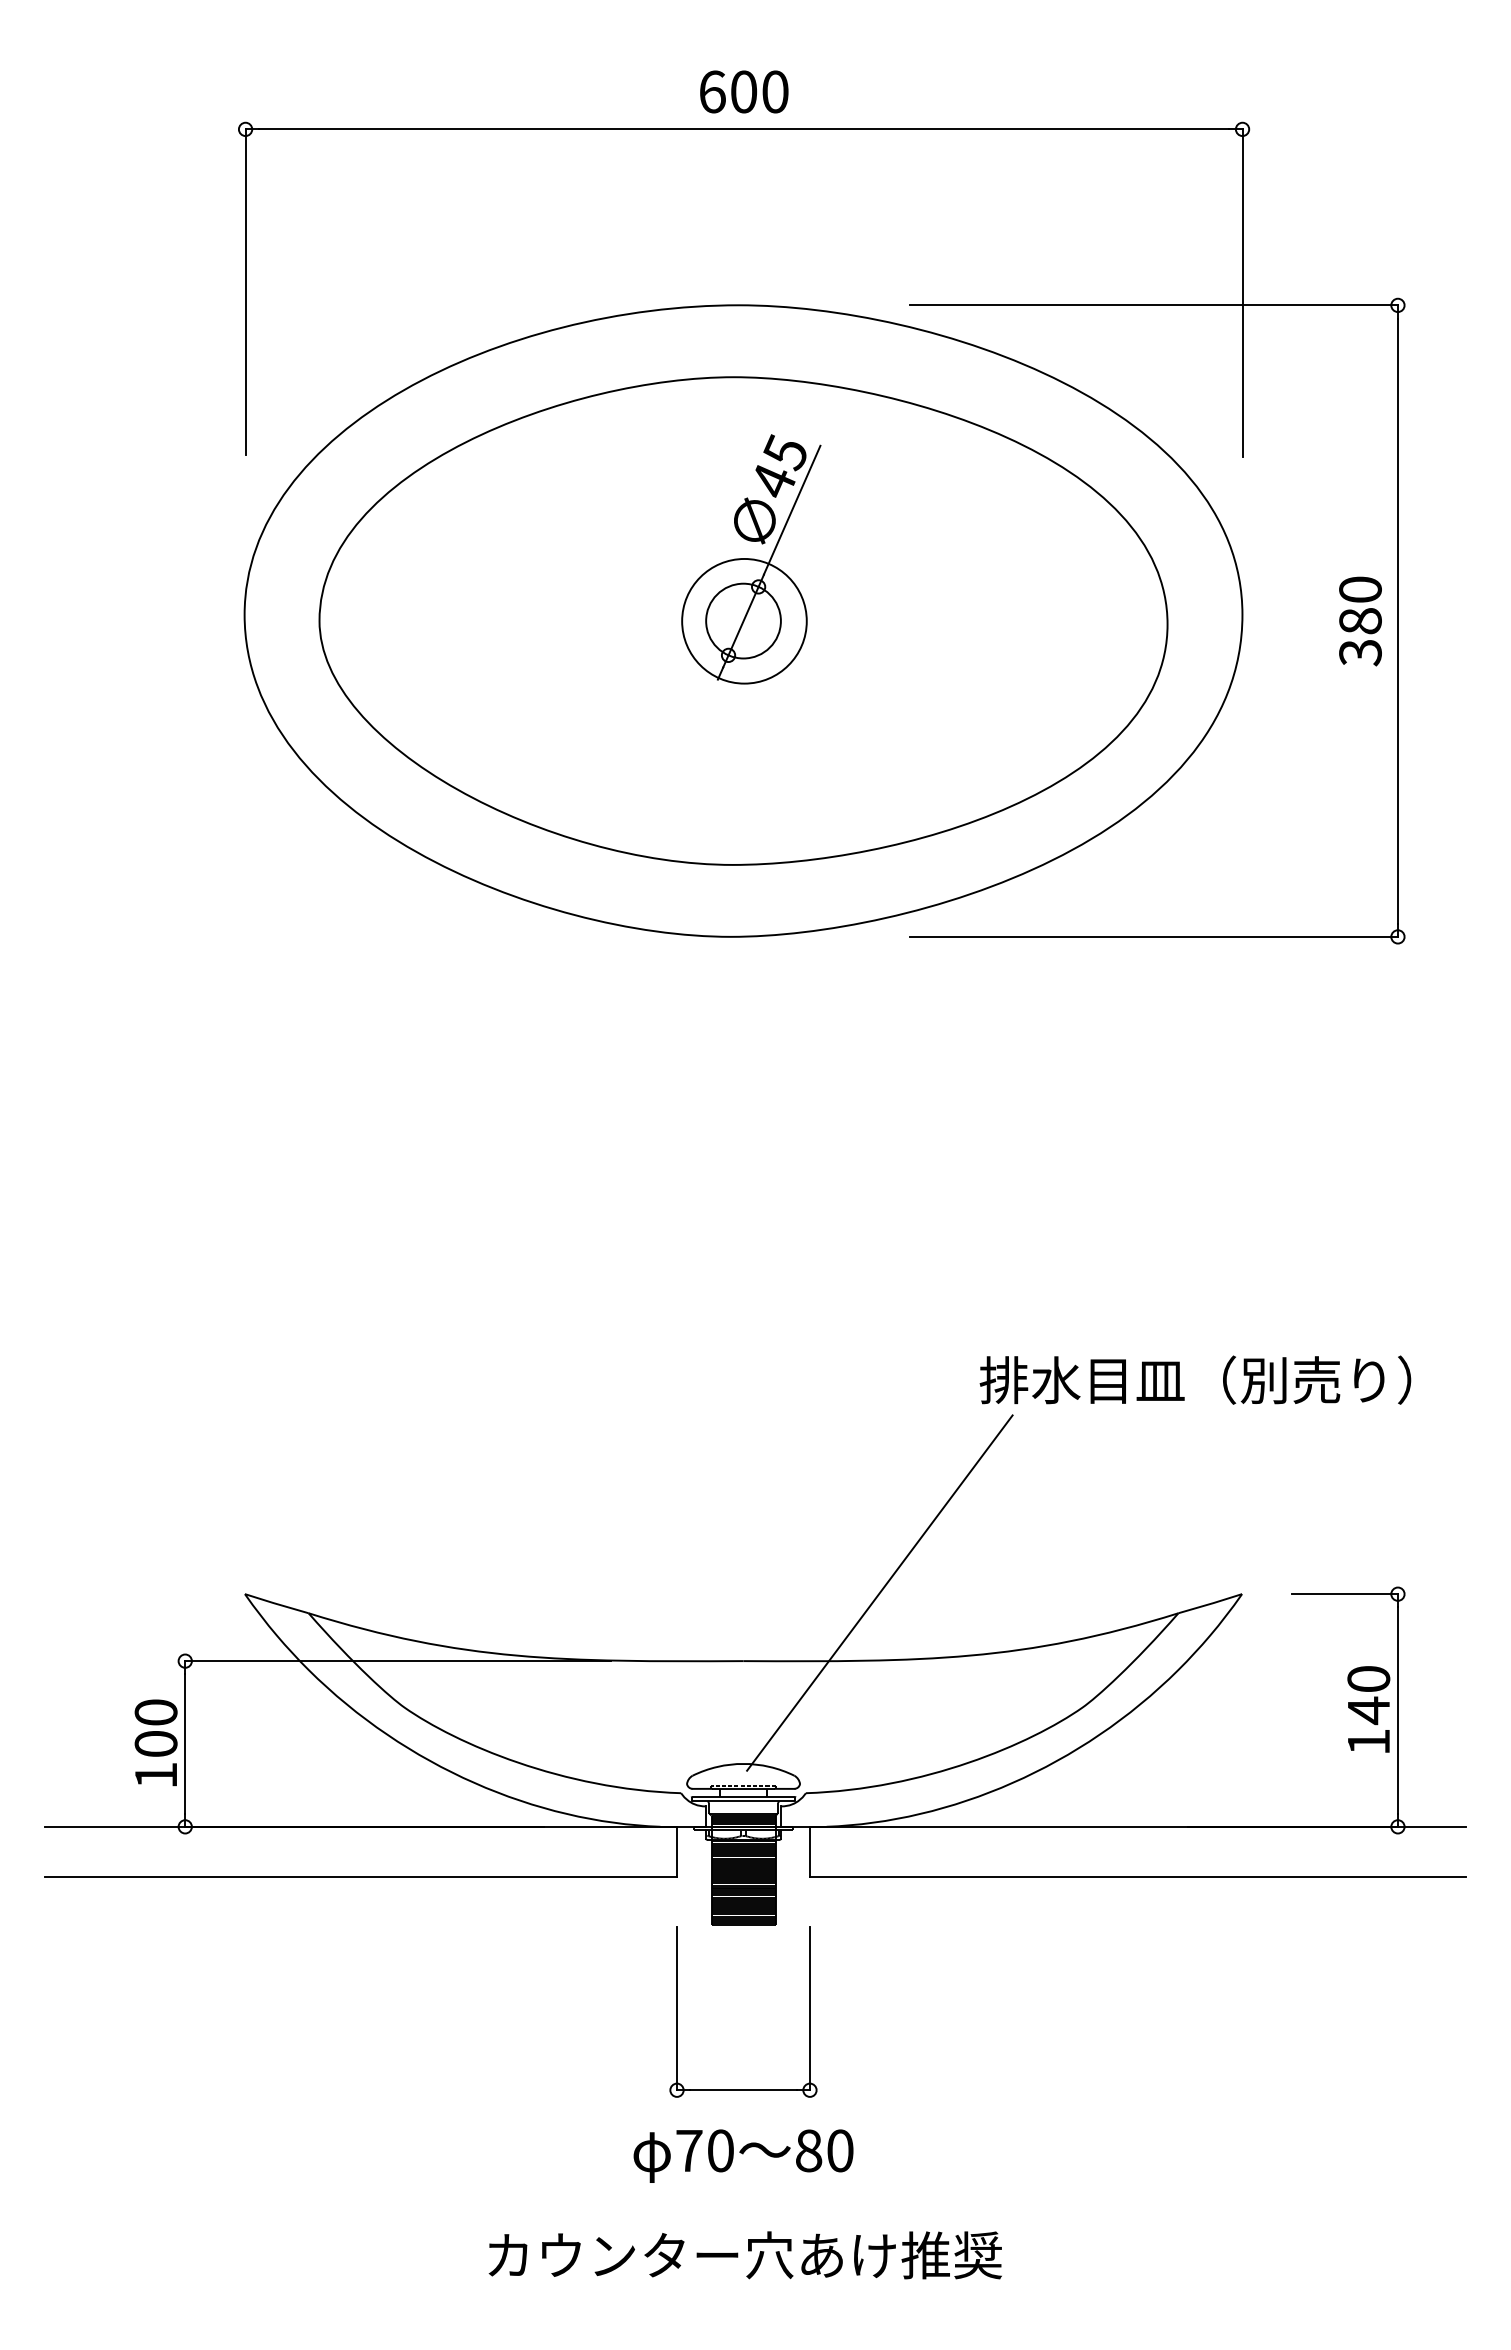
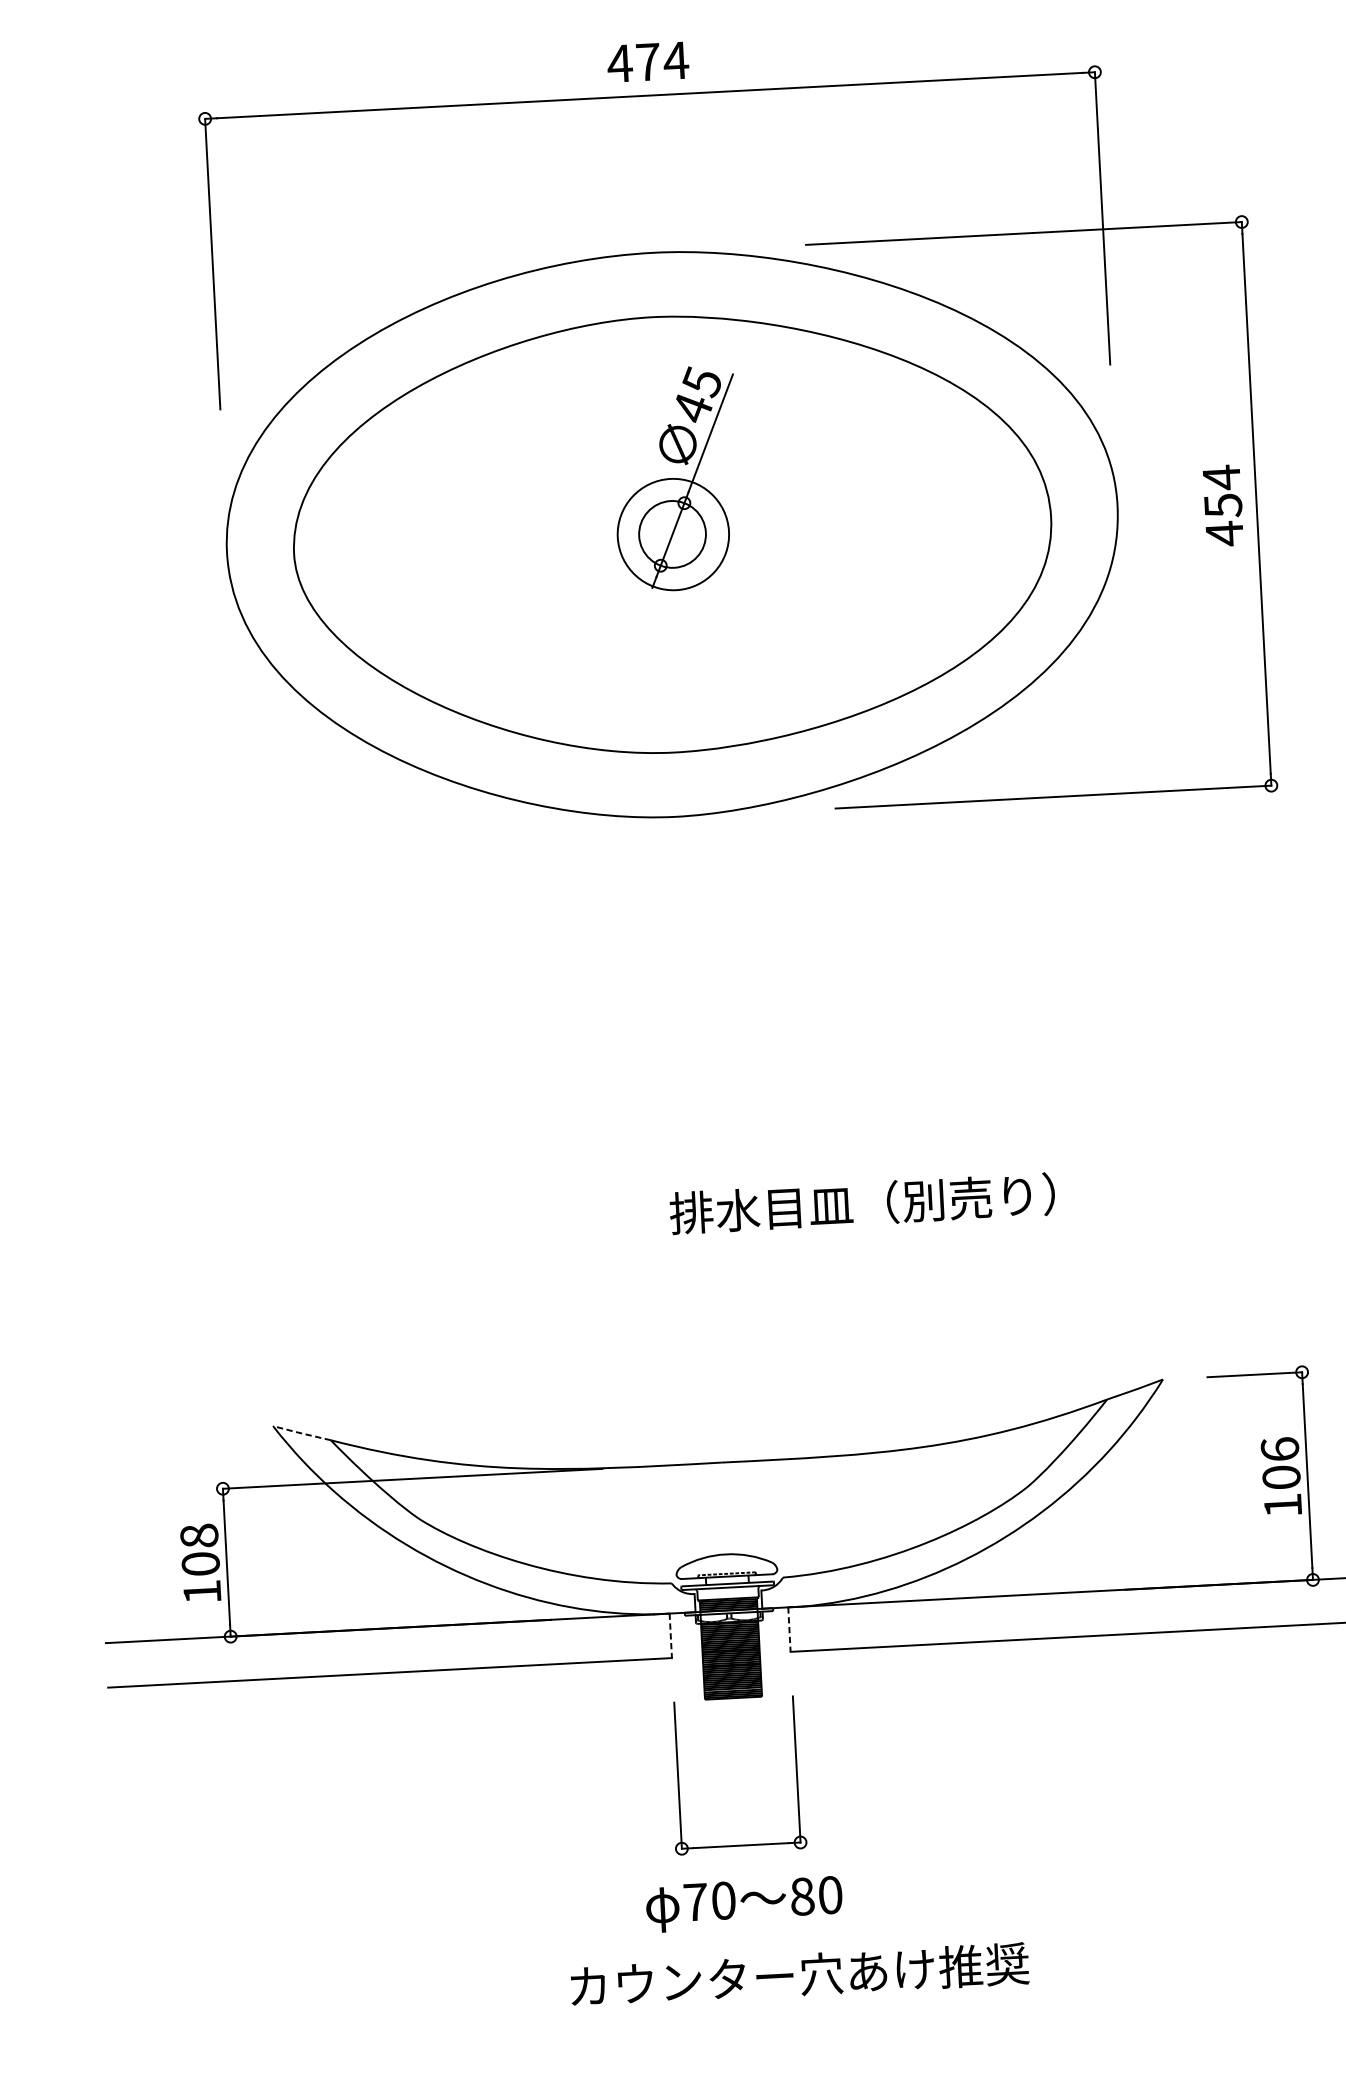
text: (743, 91) -> (647, 61), 600 -> 474
text: (1360, 621) -> (1223, 505), 380 -> 454
text: (1195, 1379) -> (862, 1203), moved
line: (879, 1592) -> (839, 1395), removed
line: (276, 1603) -> (301, 1433), solid -> dashed
text: (1368, 1695) -> (1280, 1464), 140 -> 106
text: (155, 1712) -> (198, 1535), 100 -> 108
line: (677, 1851) -> (671, 1635), solid -> dashed
line: (810, 1851) -> (789, 1629), solid -> dashed
text: (744, 2255) -> (799, 1975), moved

